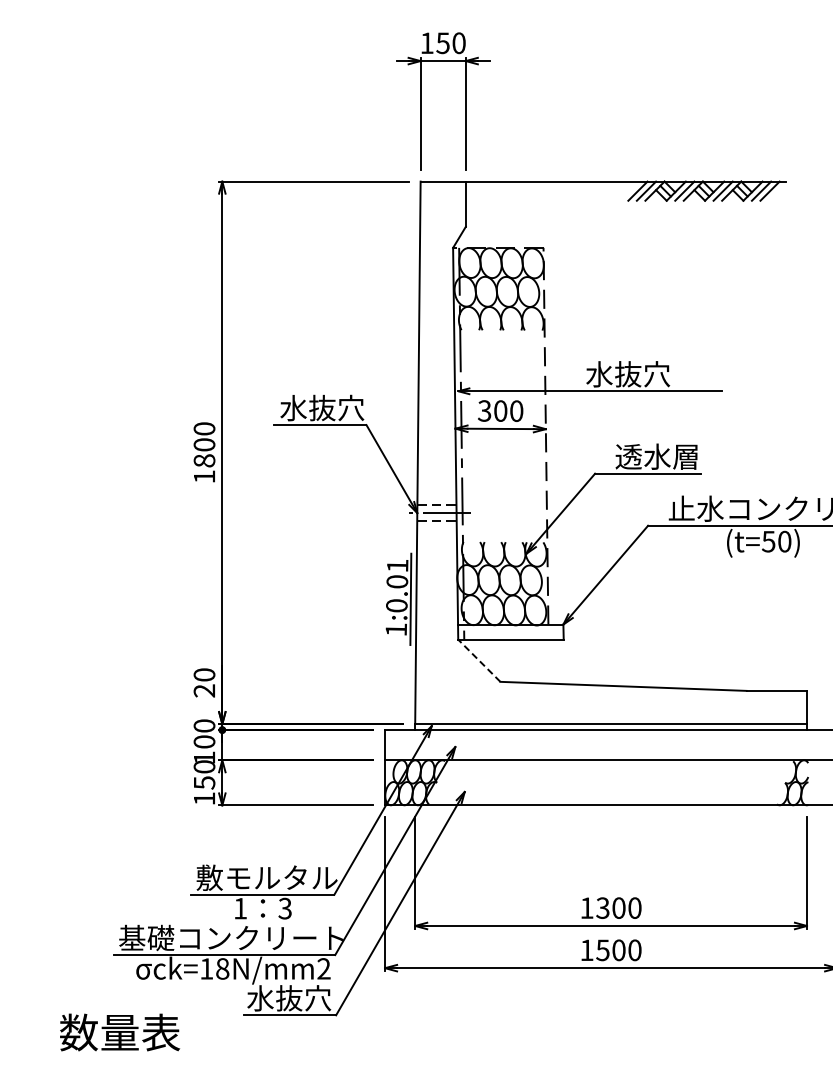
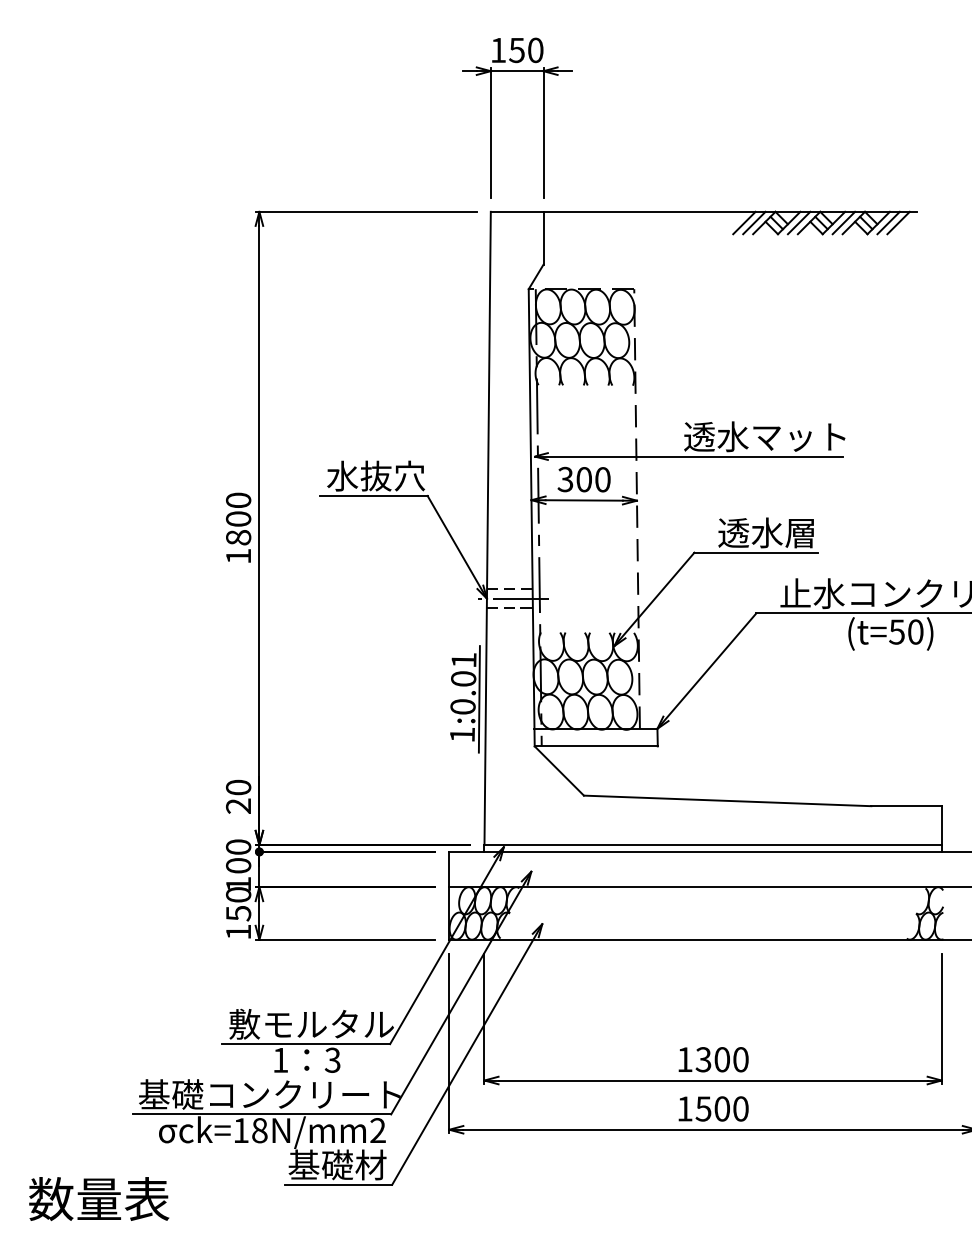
text: (655, 374) -> (764, 436), 水抜穴 -> 透水マット
line: (479, 660) -> (559, 770), dashed -> solid
text: (289, 998) -> (337, 1165), 水抜穴 -> 基礎材
text: (120, 1032) -> (99, 1198), moved

